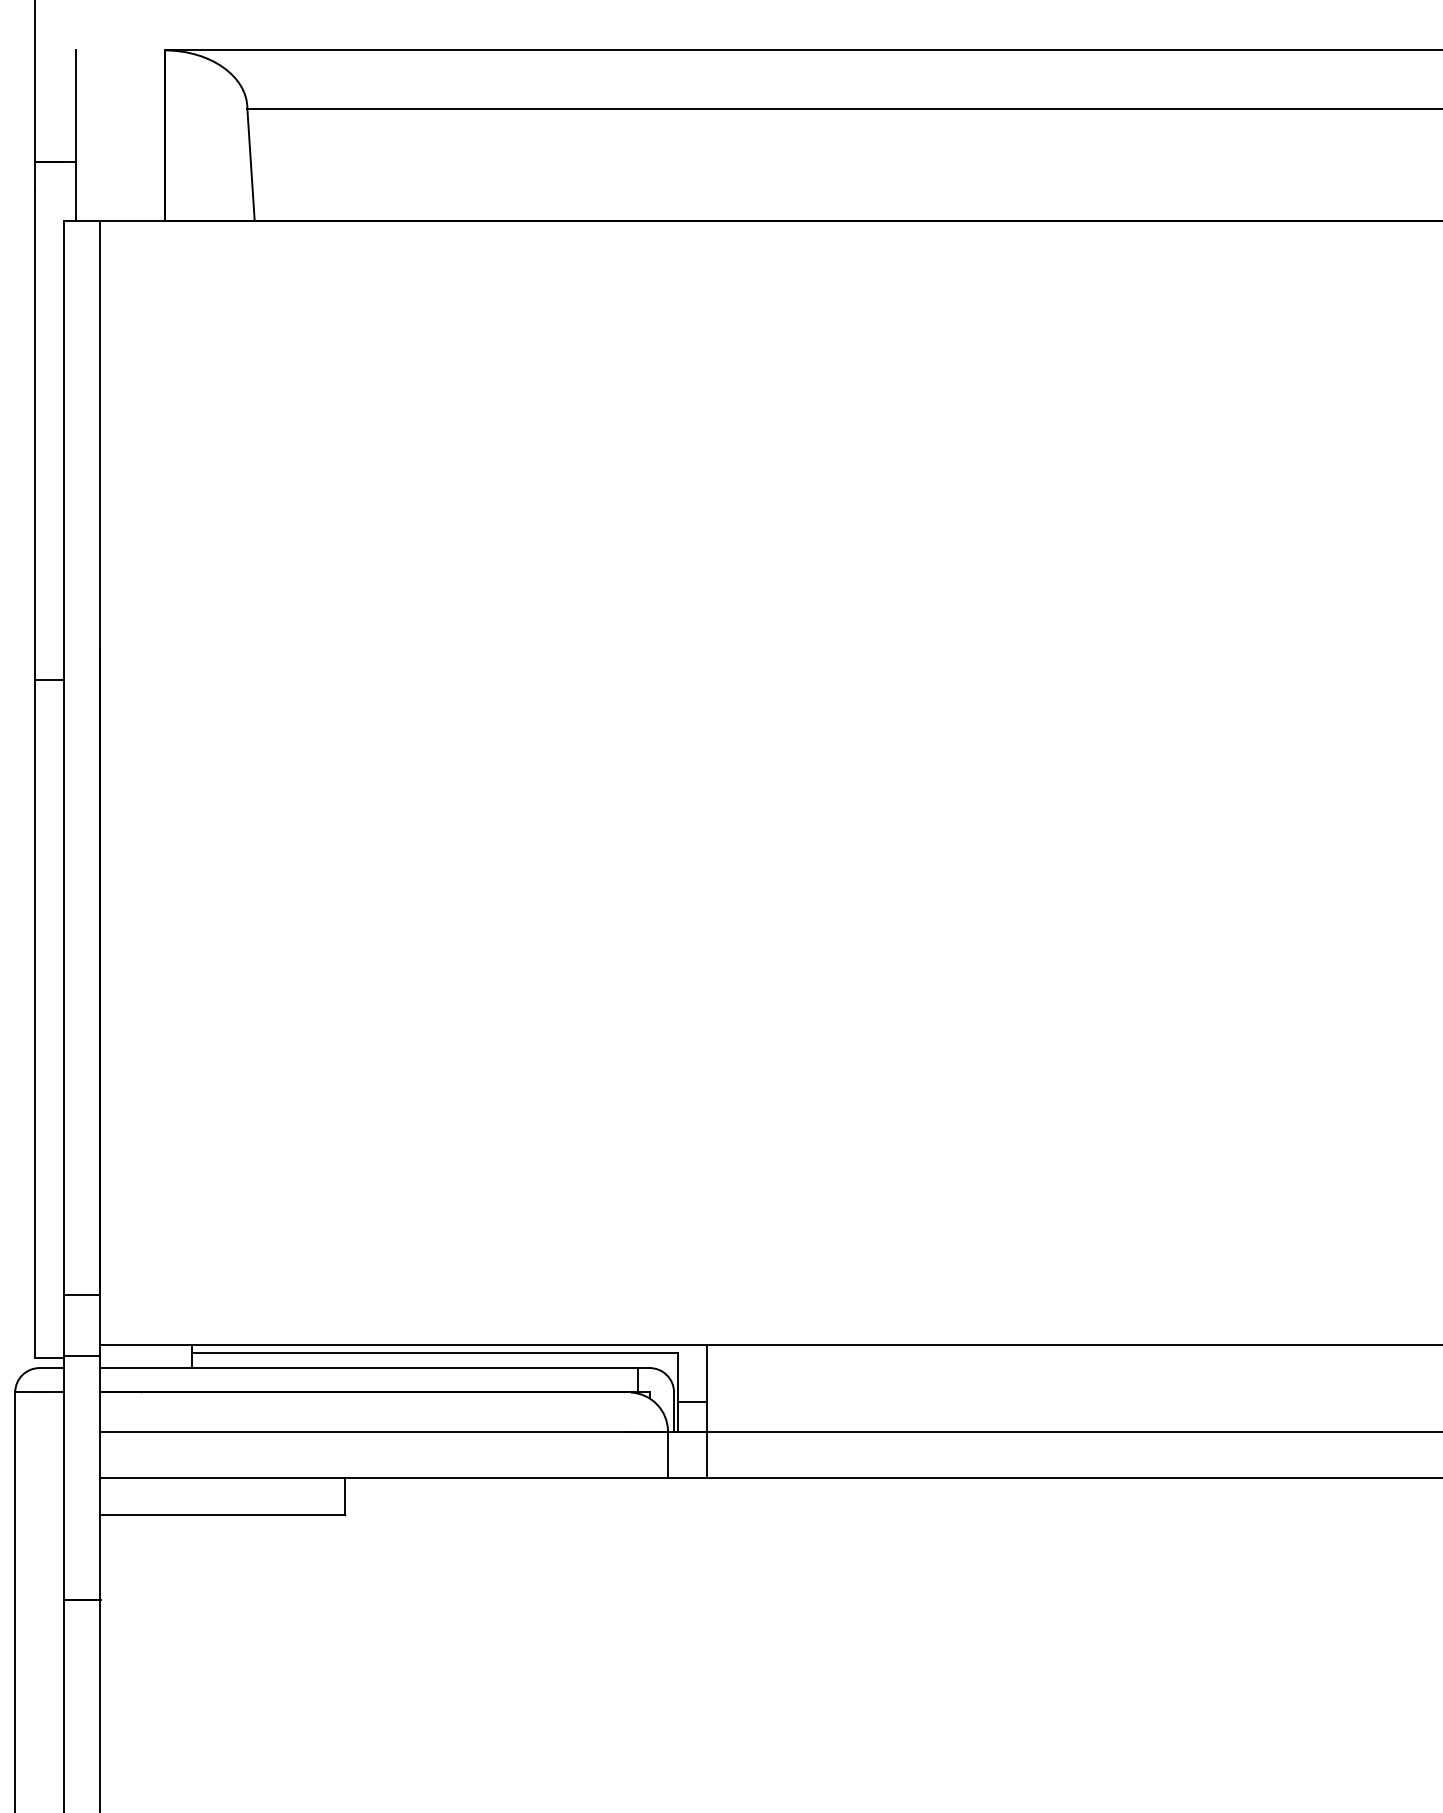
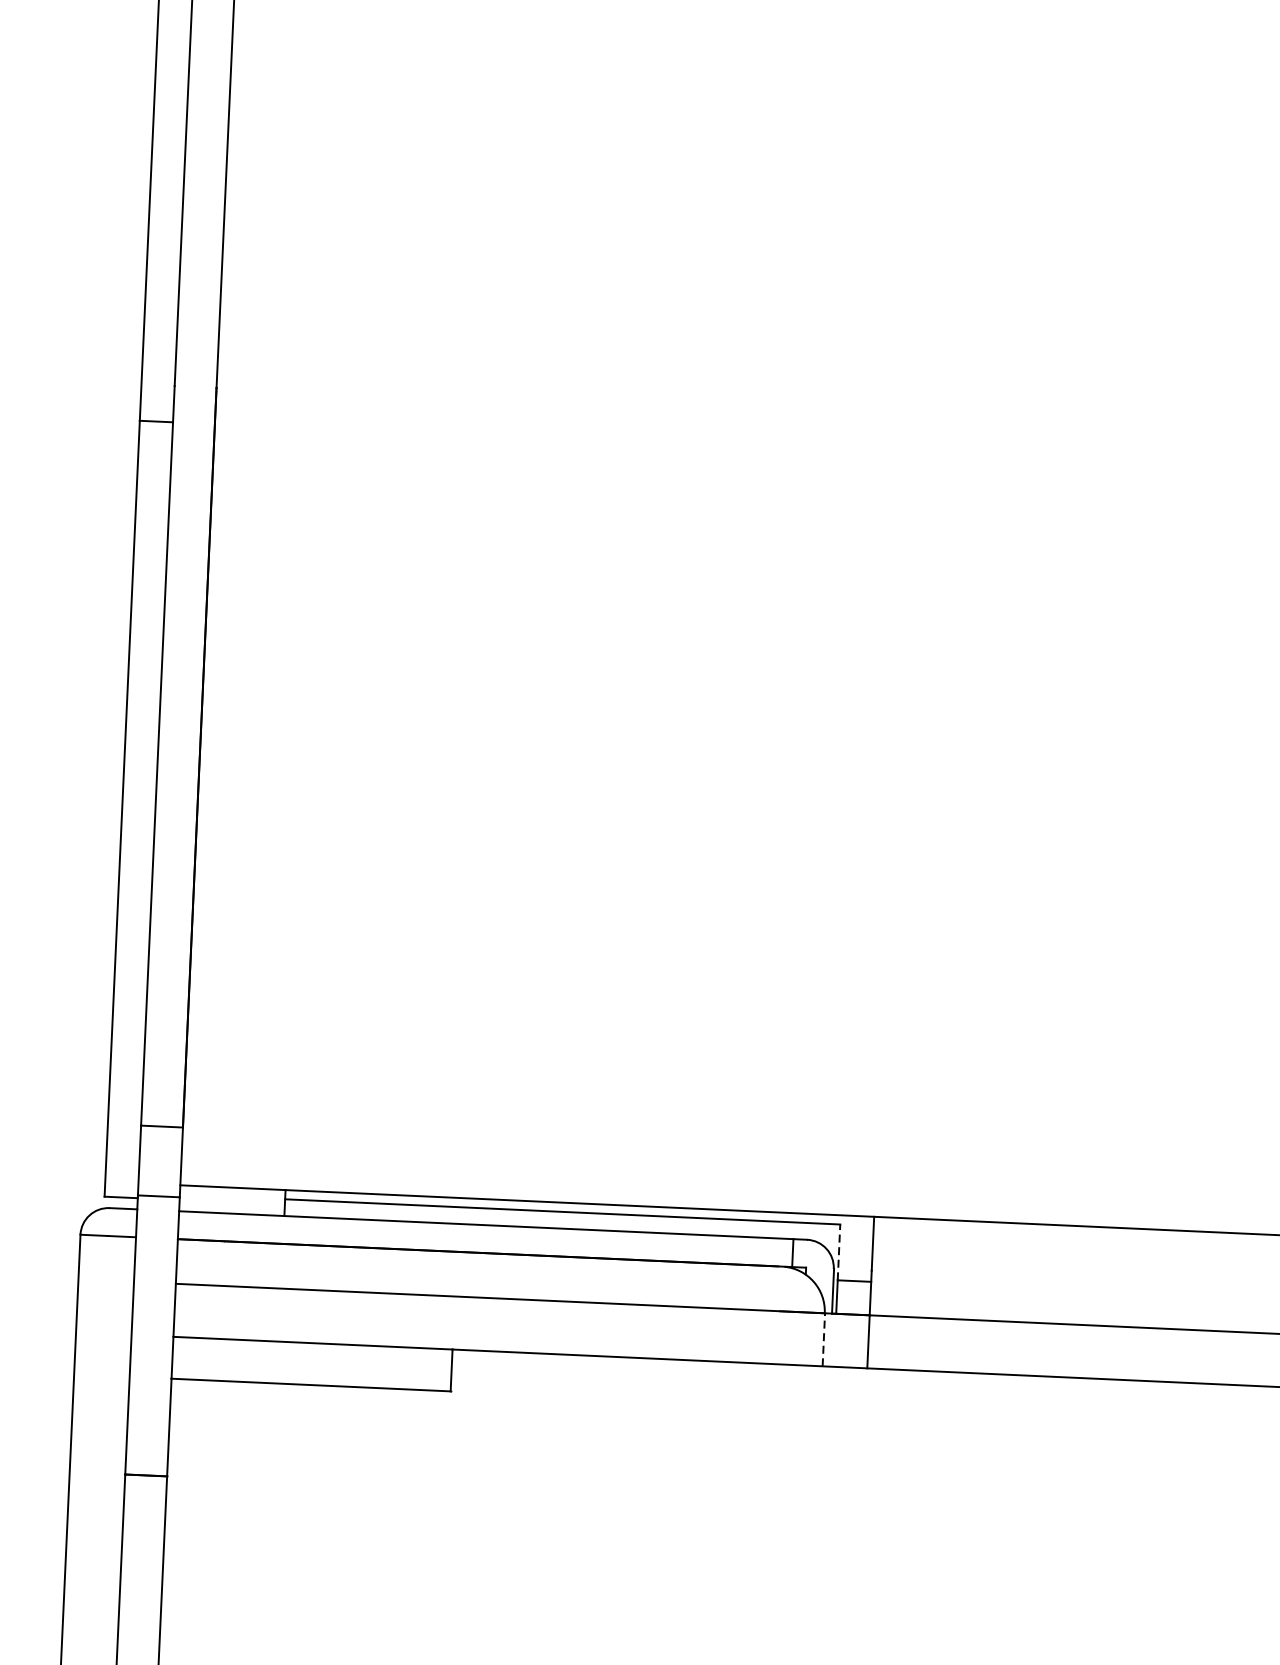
line: (678, 1377) -> (839, 1252), solid -> dashed
line: (668, 1454) -> (824, 1339), solid -> dashed

